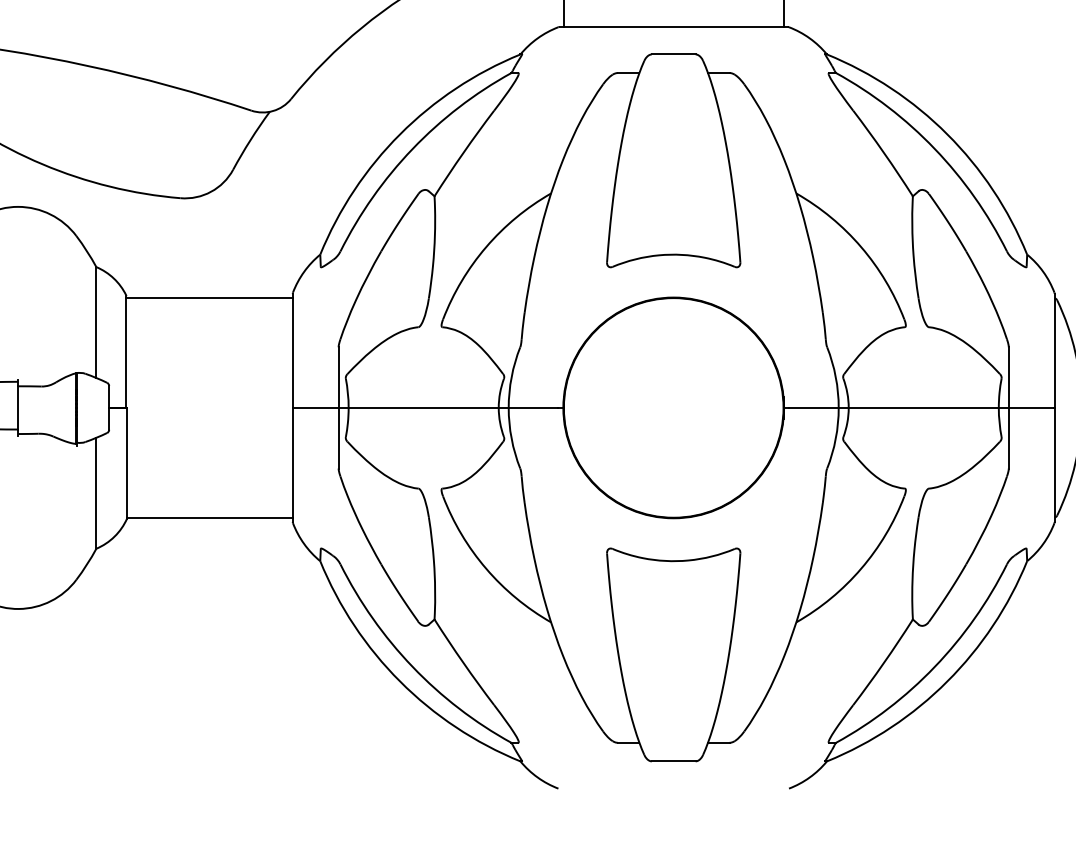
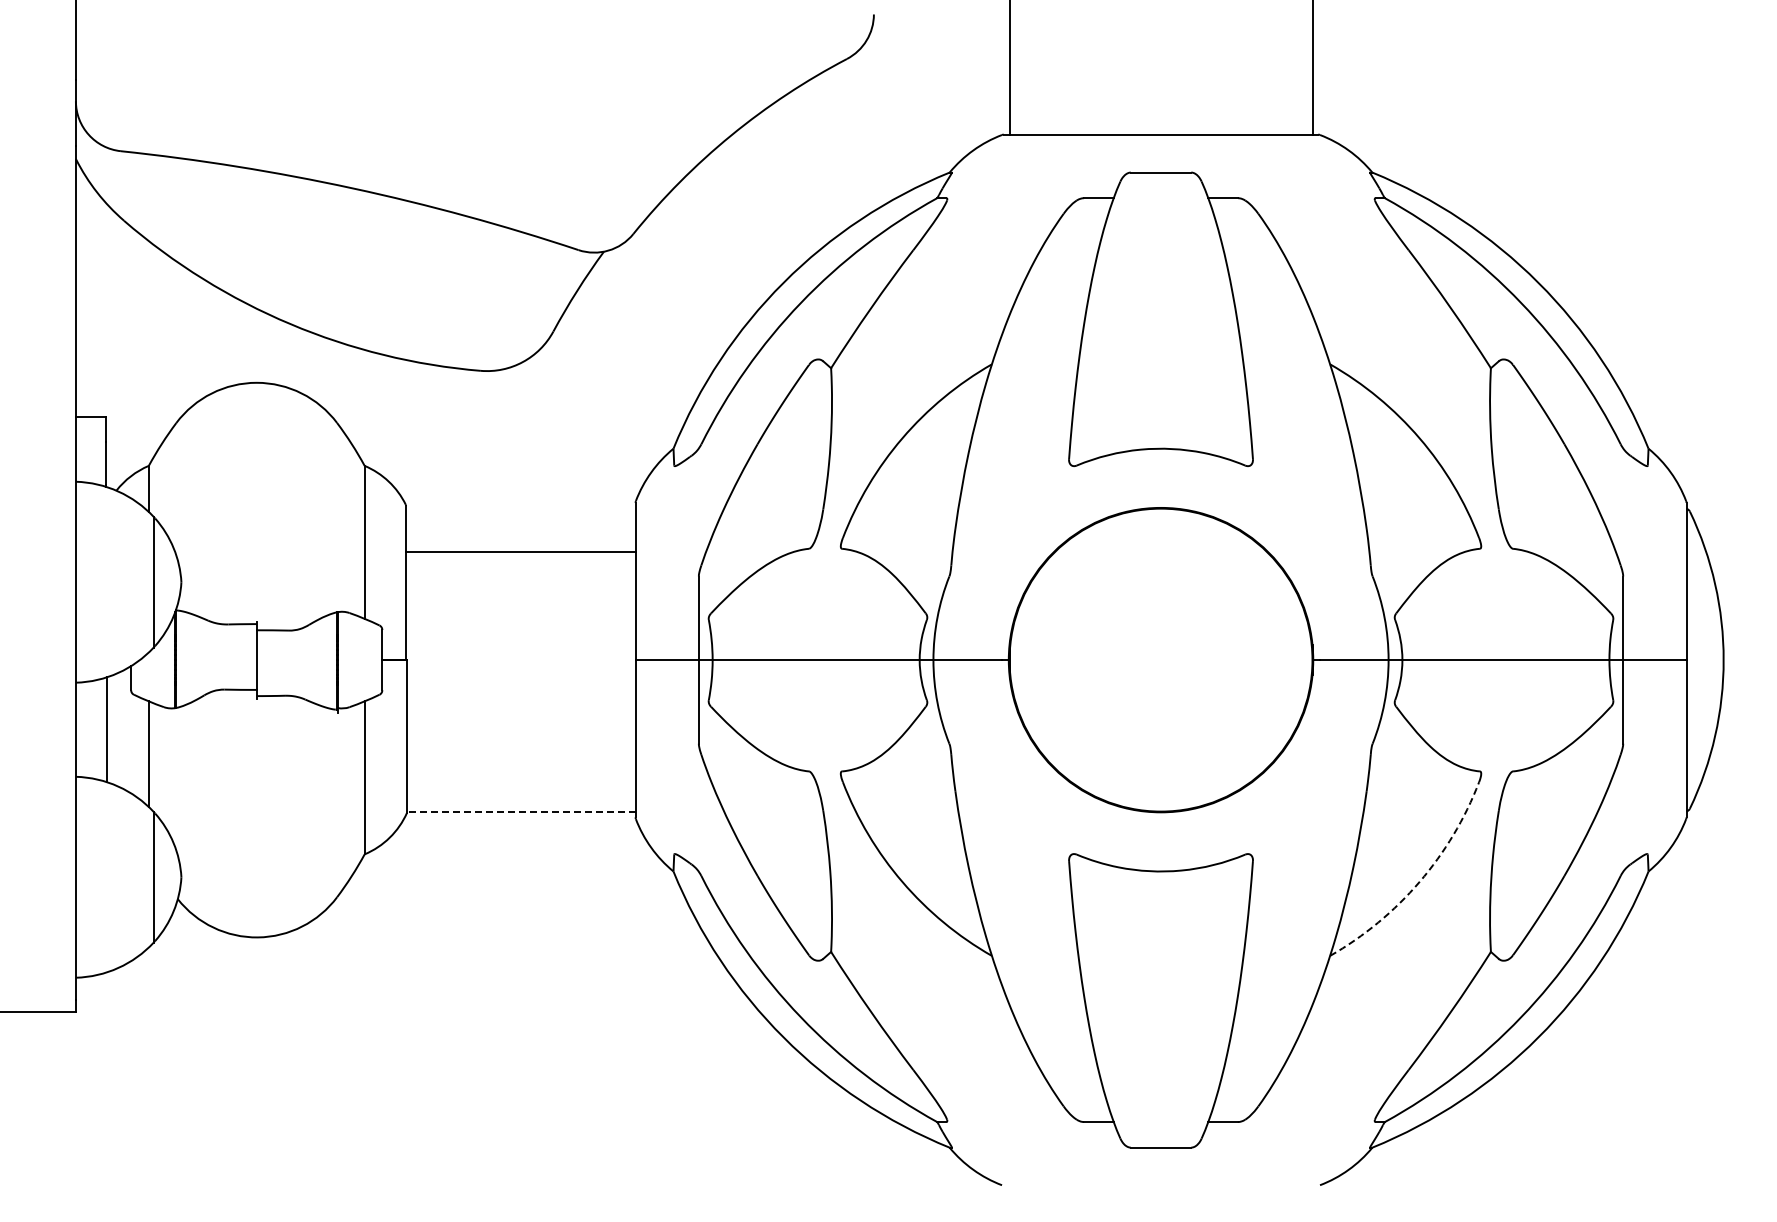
line: (209, 298) -> (520, 551), moved
line: (209, 517) -> (520, 811), solid -> dashed
arc: (861, 568) -> (1419, 881), solid -> dashed

